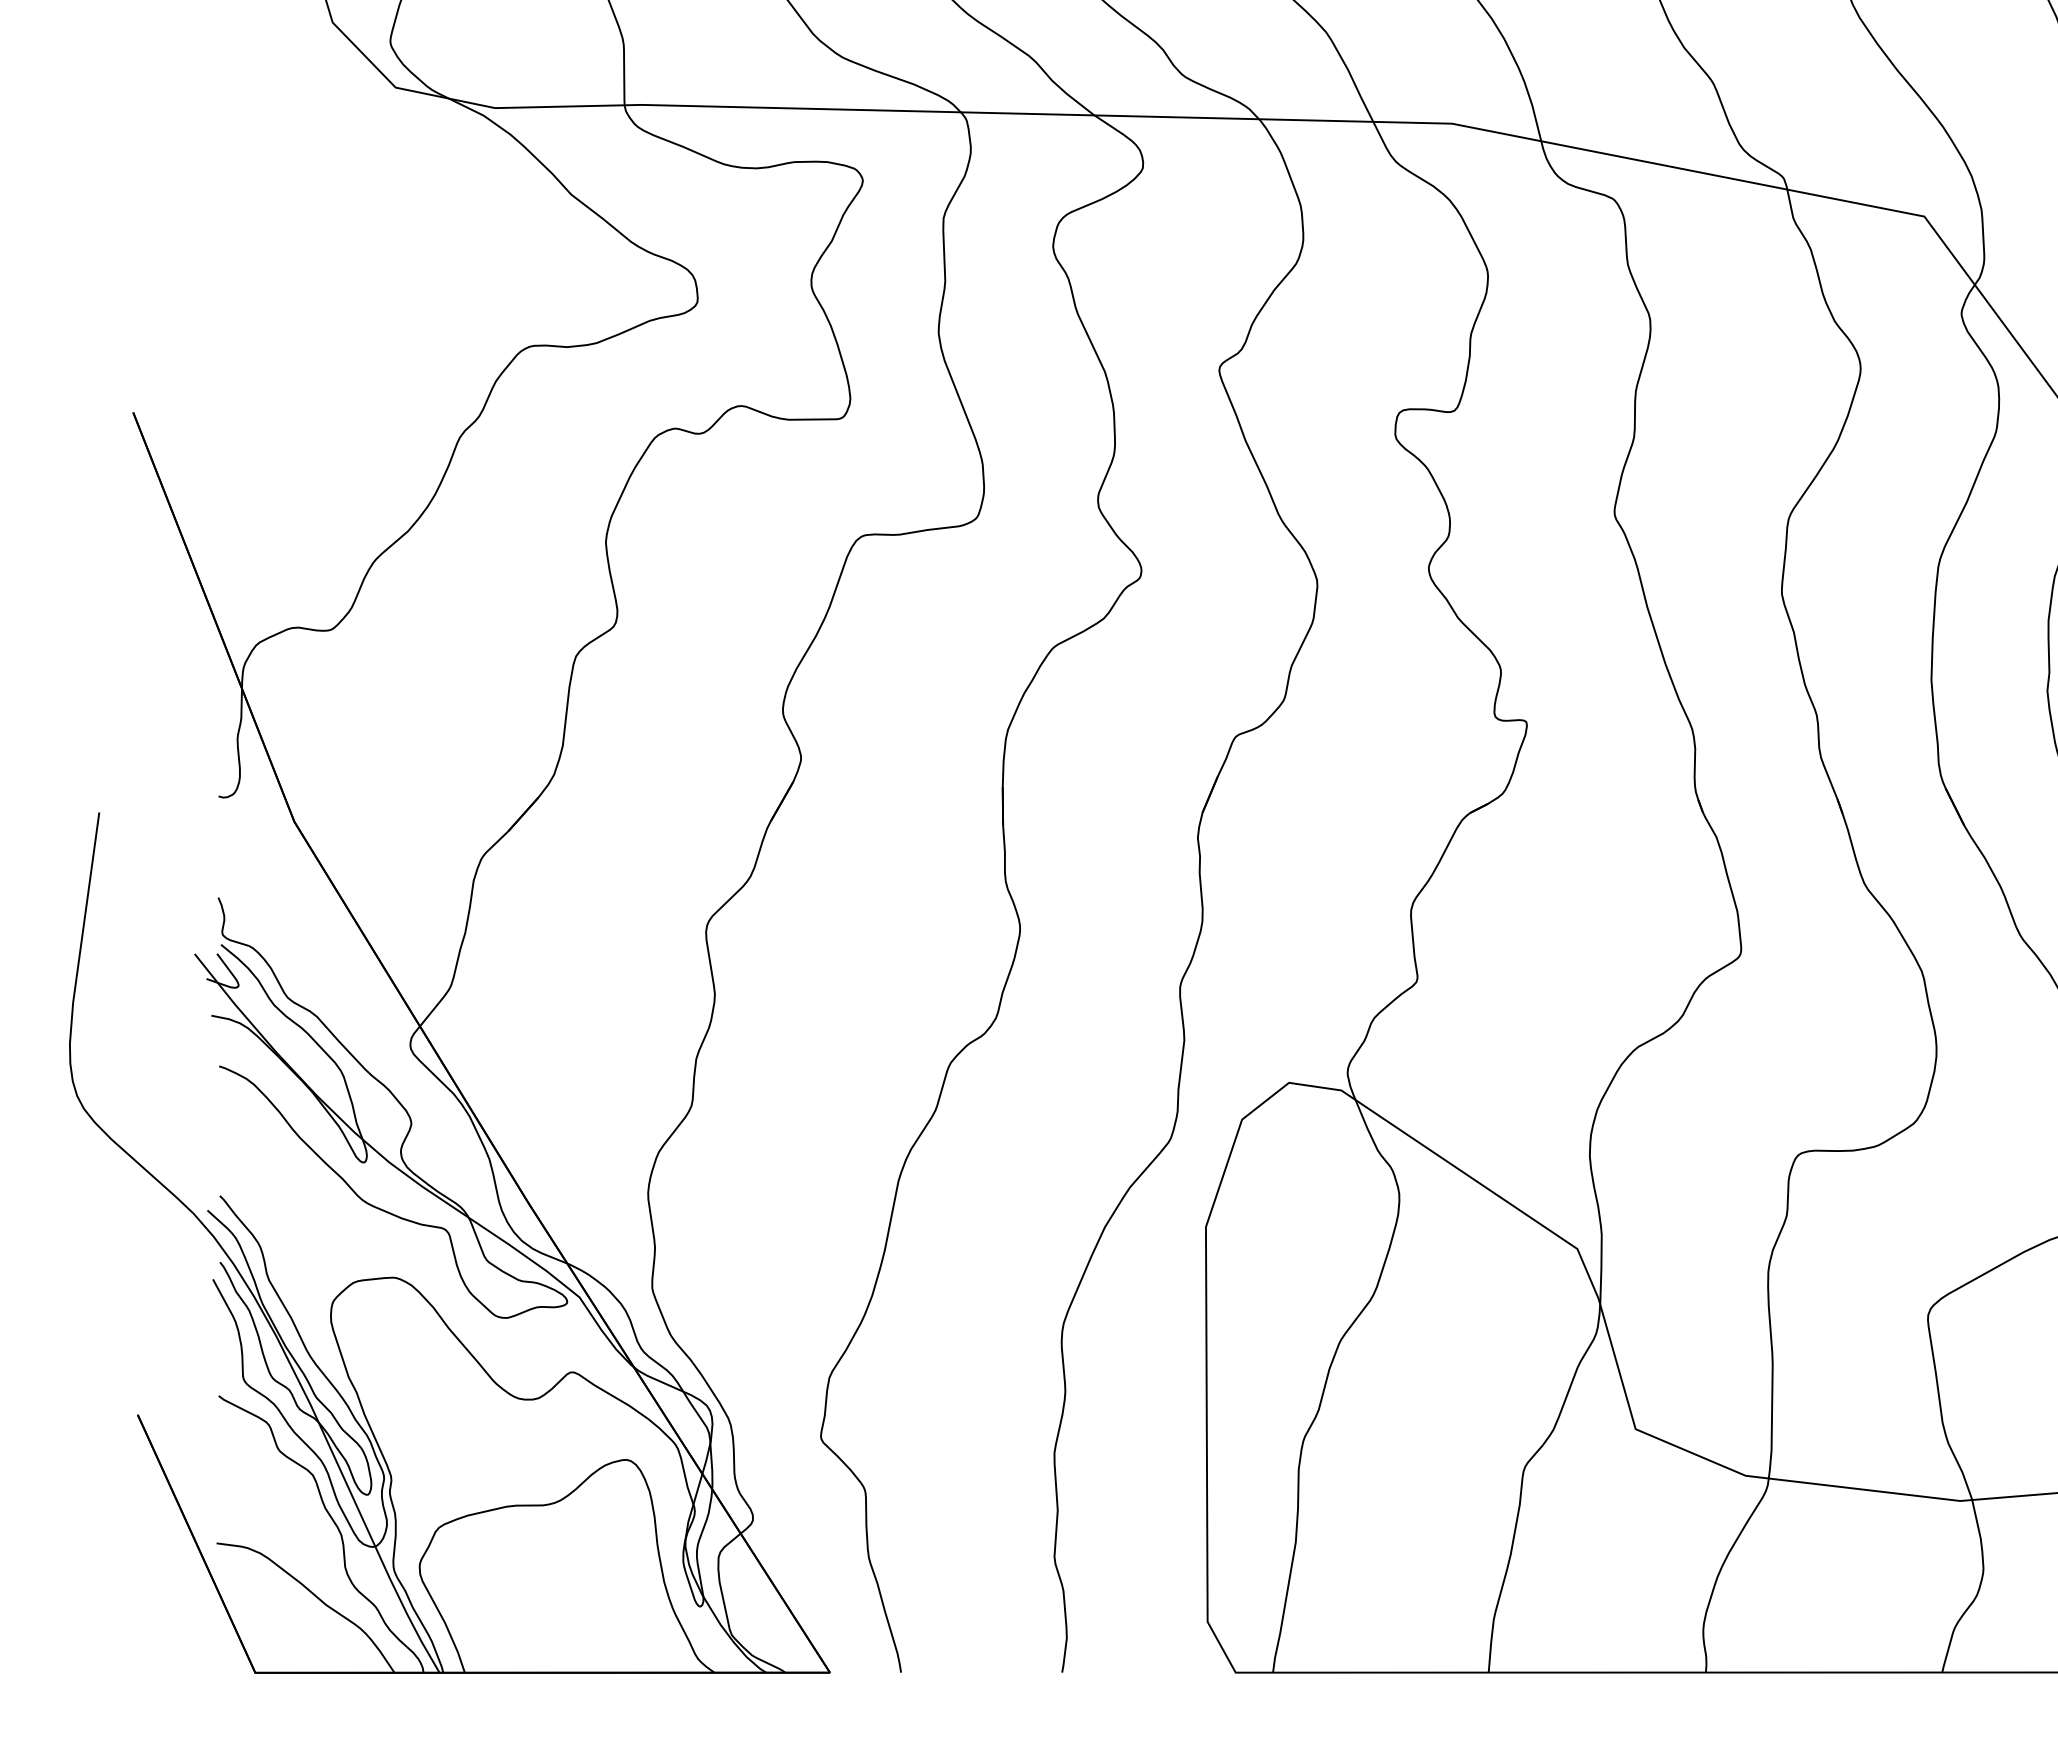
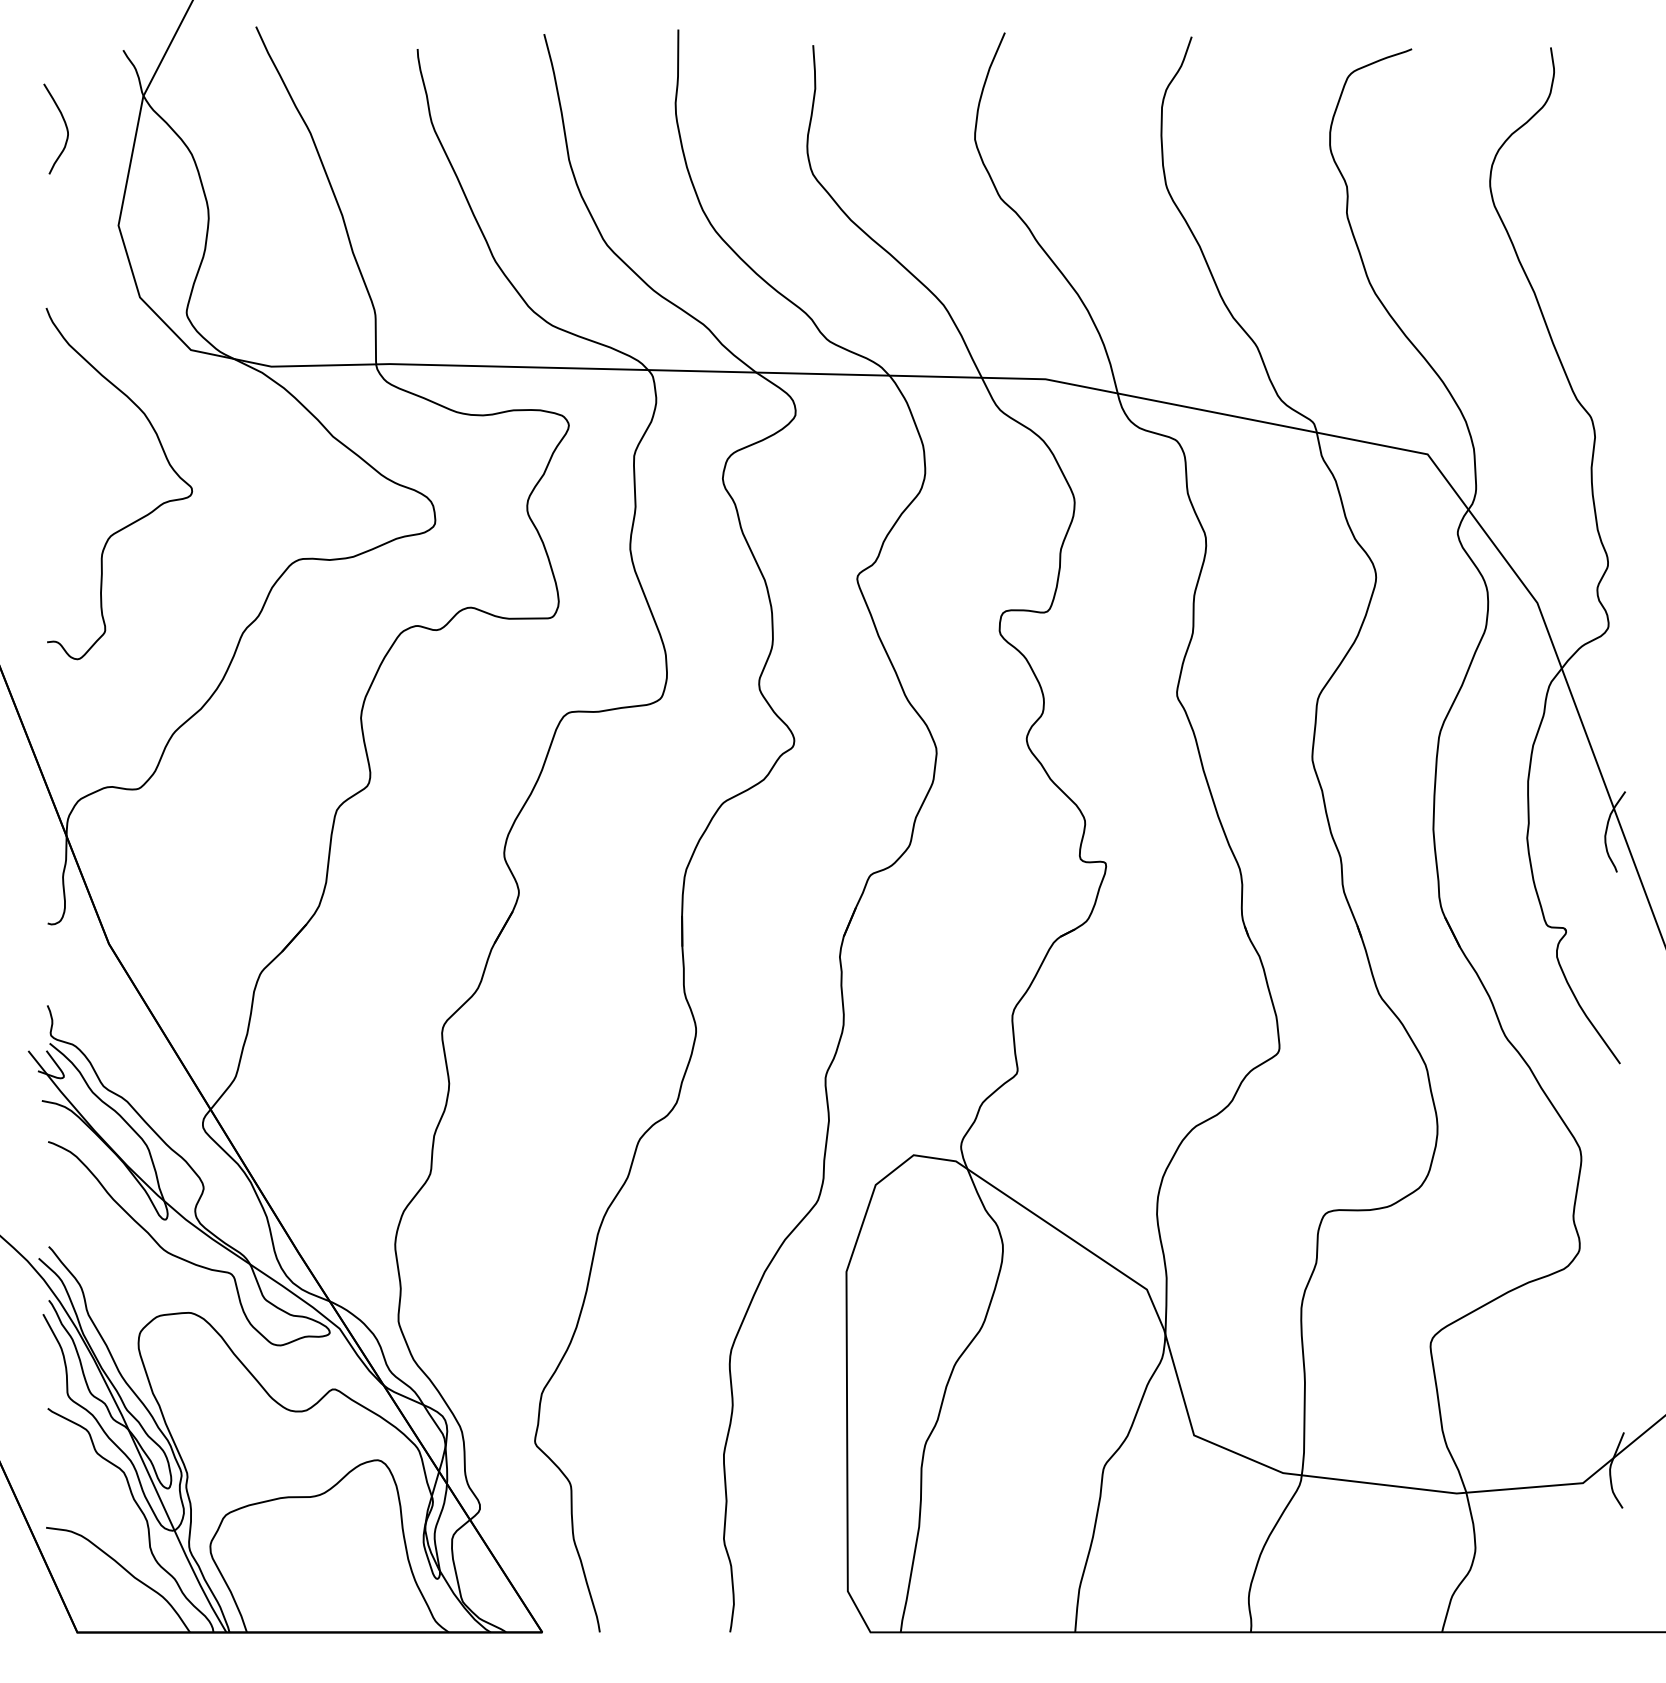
curve: (333, 294) -> (140, 517), added

